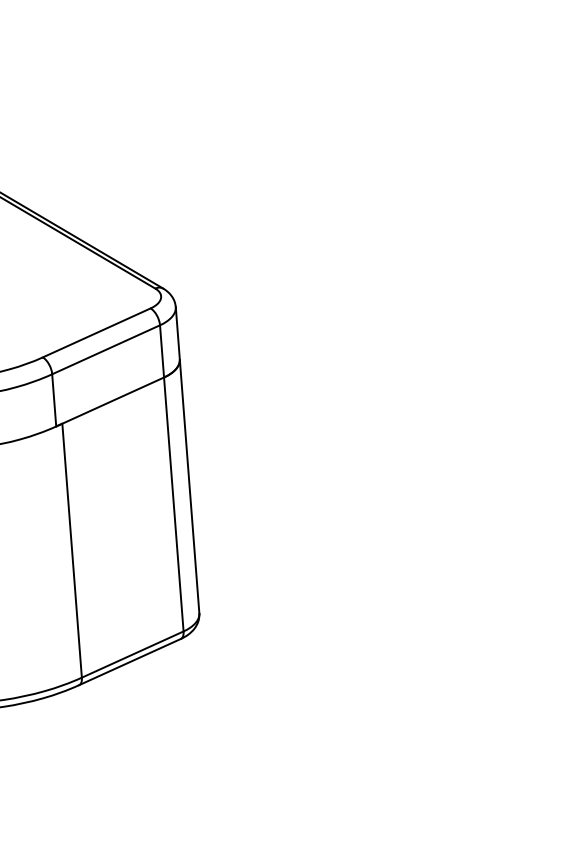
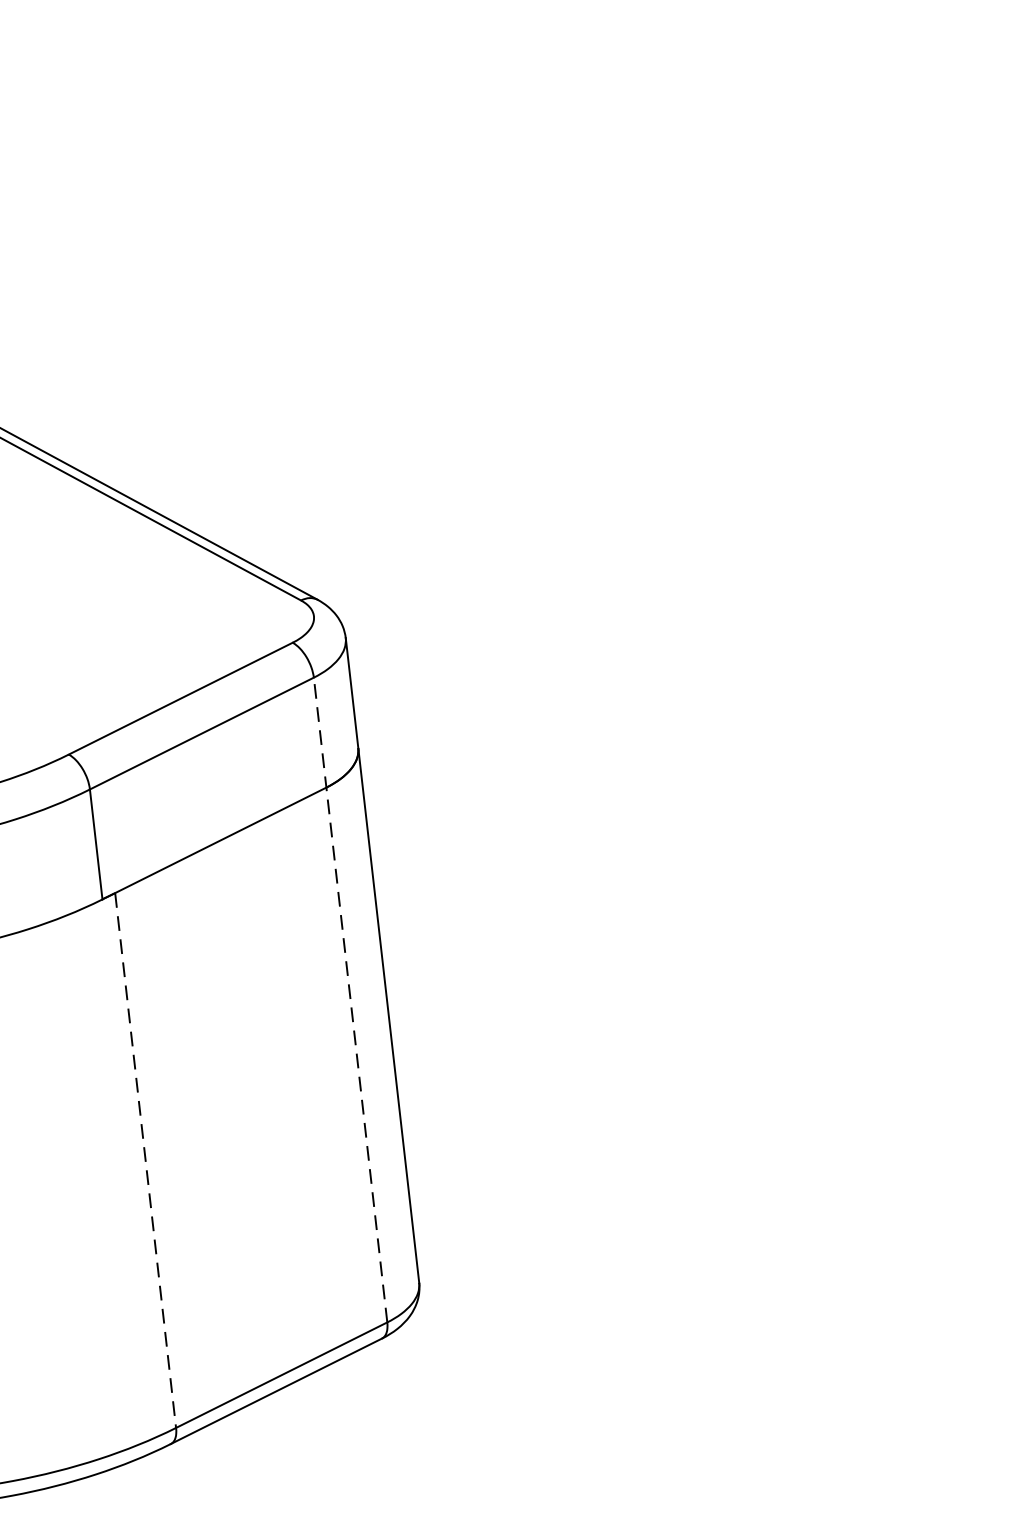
line: (171, 478) -> (349, 1000), solid -> dashed
line: (72, 551) -> (146, 1162), solid -> dashed

